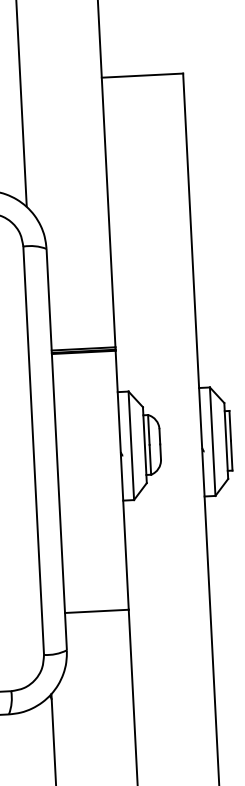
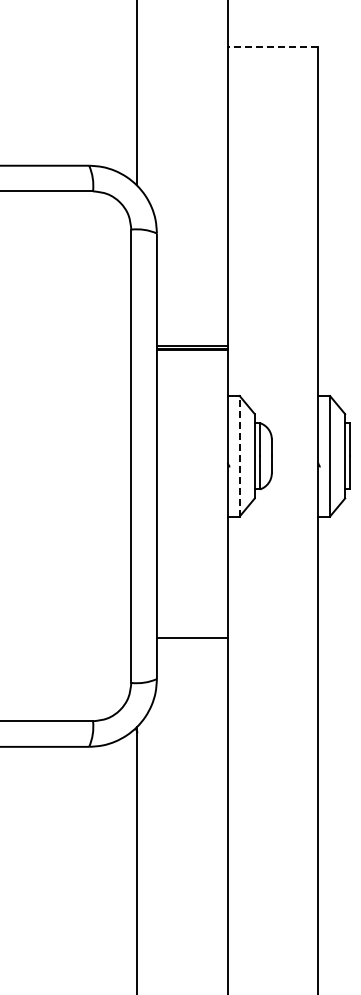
line: (142, 75) -> (272, 46), solid -> dashed
line: (131, 445) -> (239, 455), solid -> dashed

